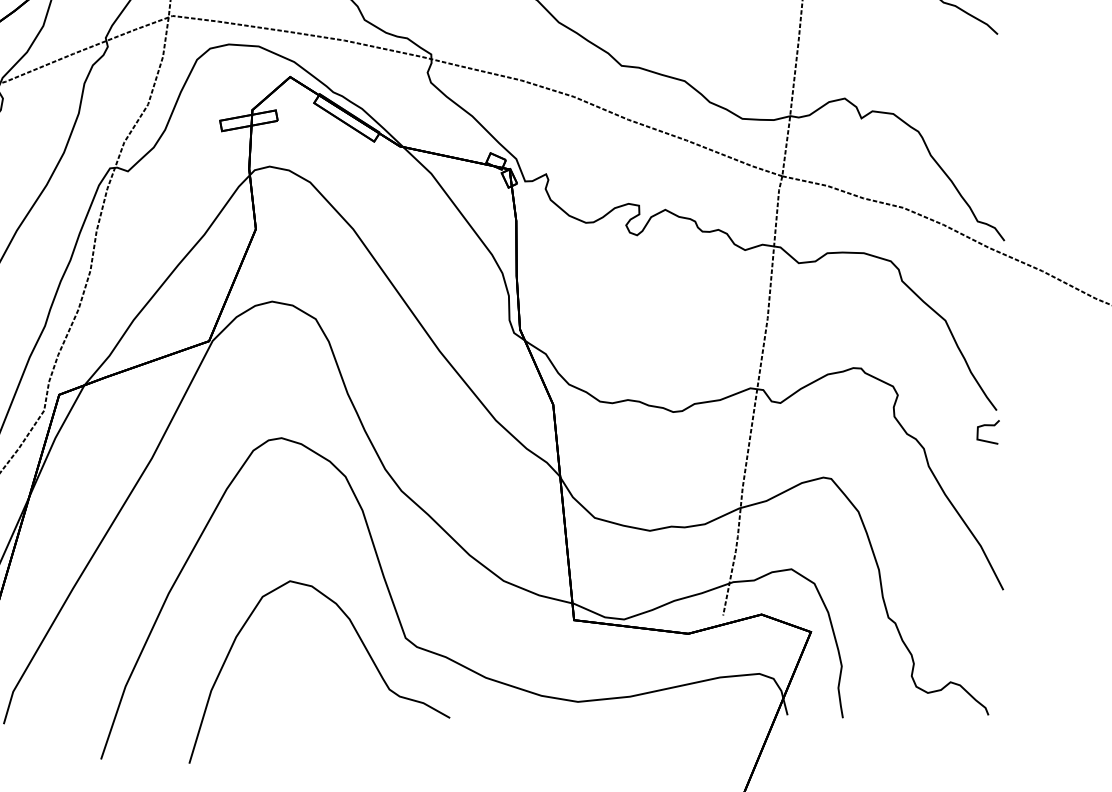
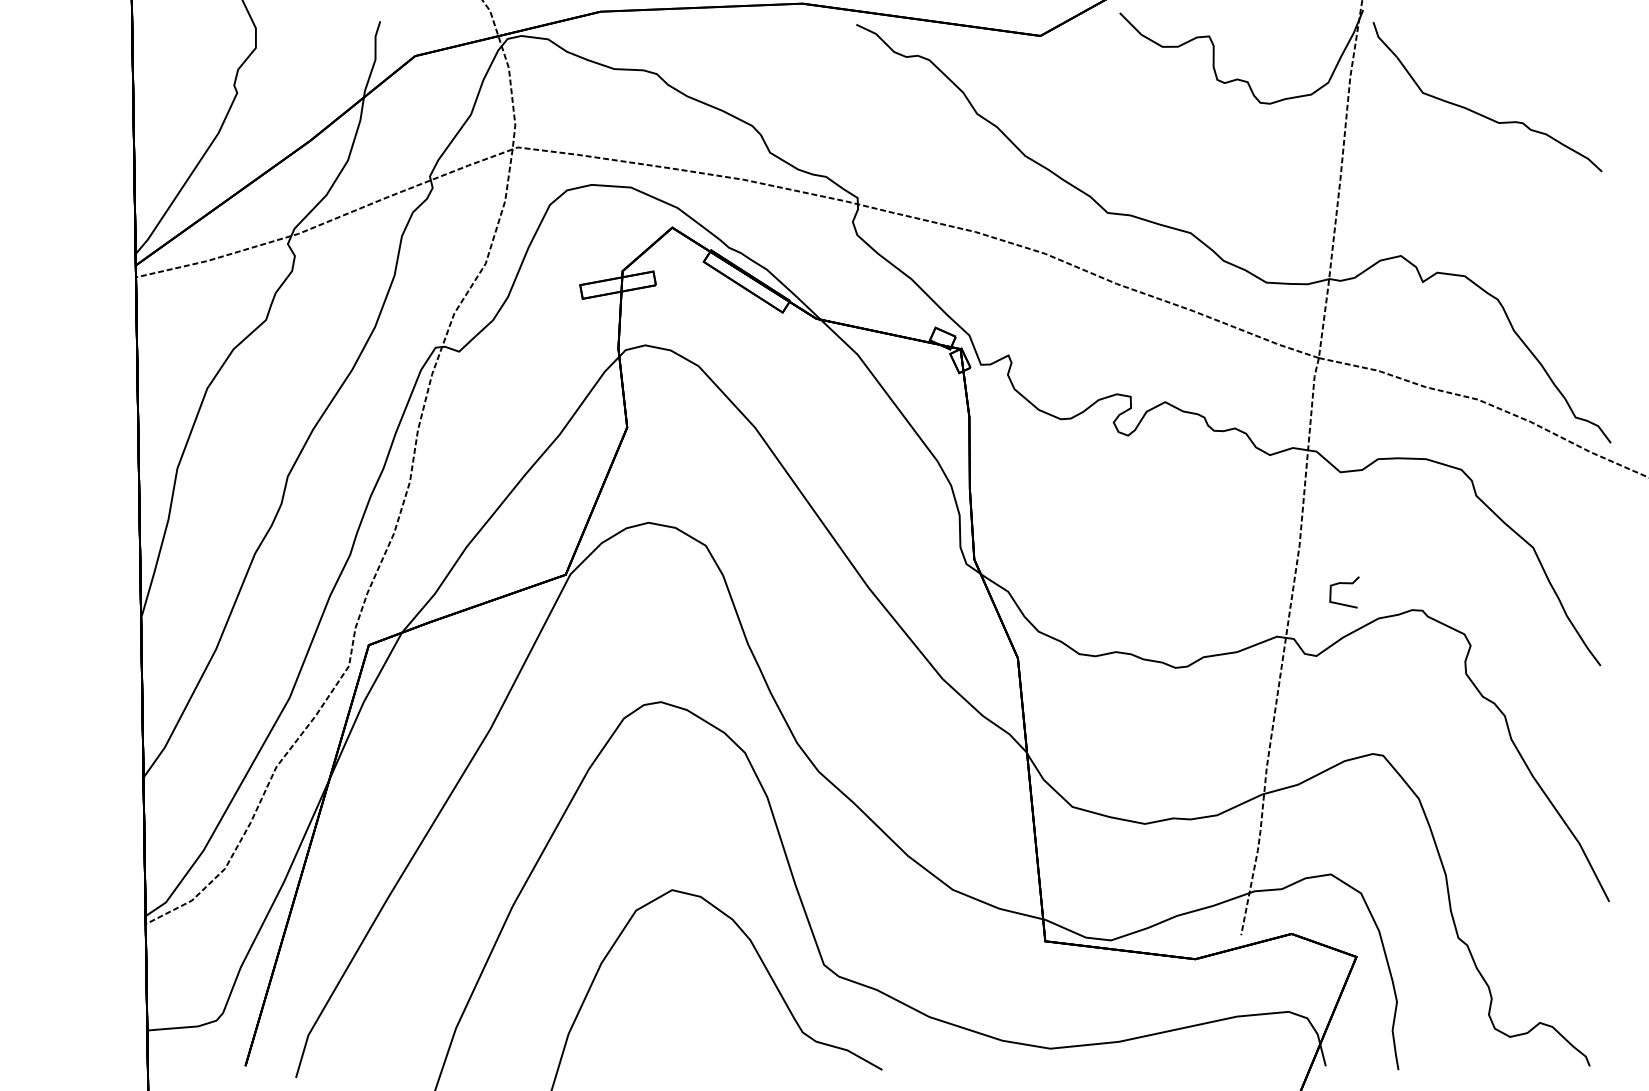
curve: (988, 426) -> (1344, 584), moved

